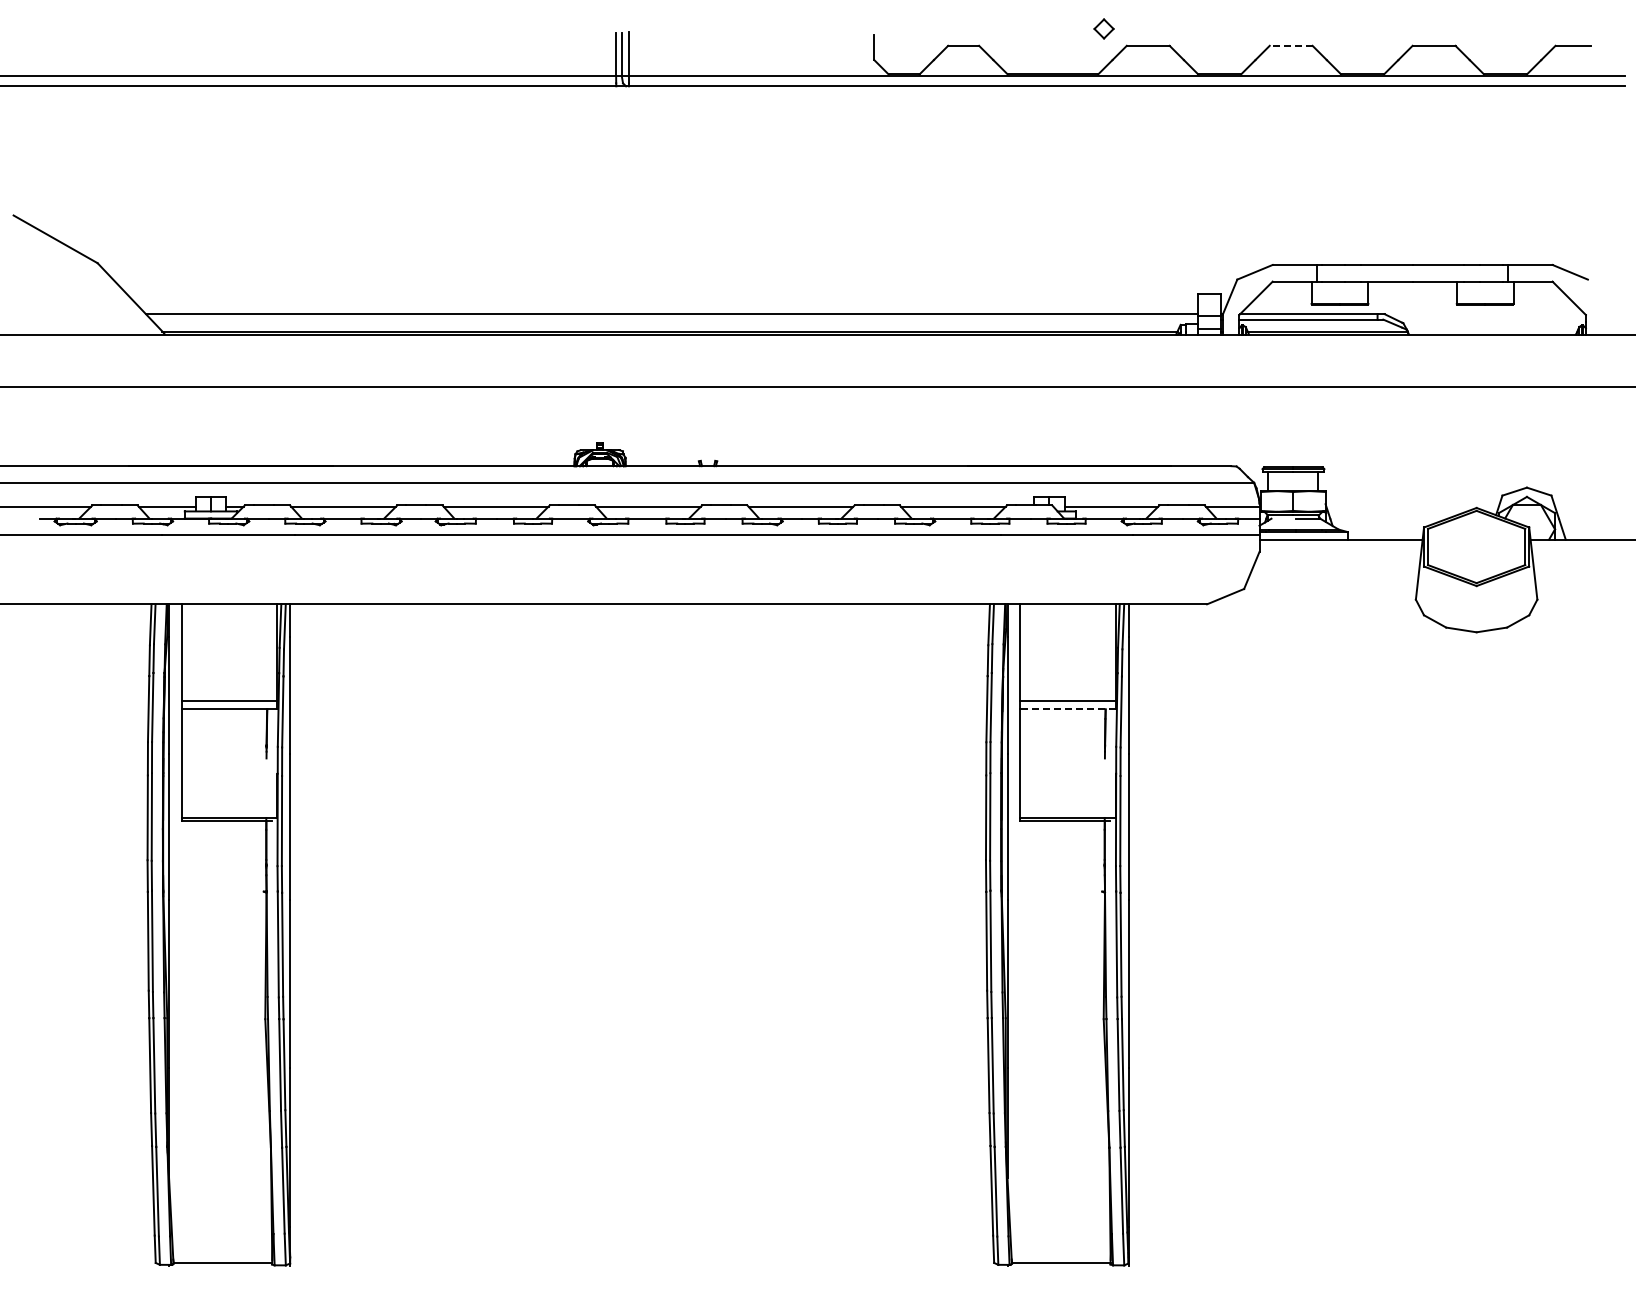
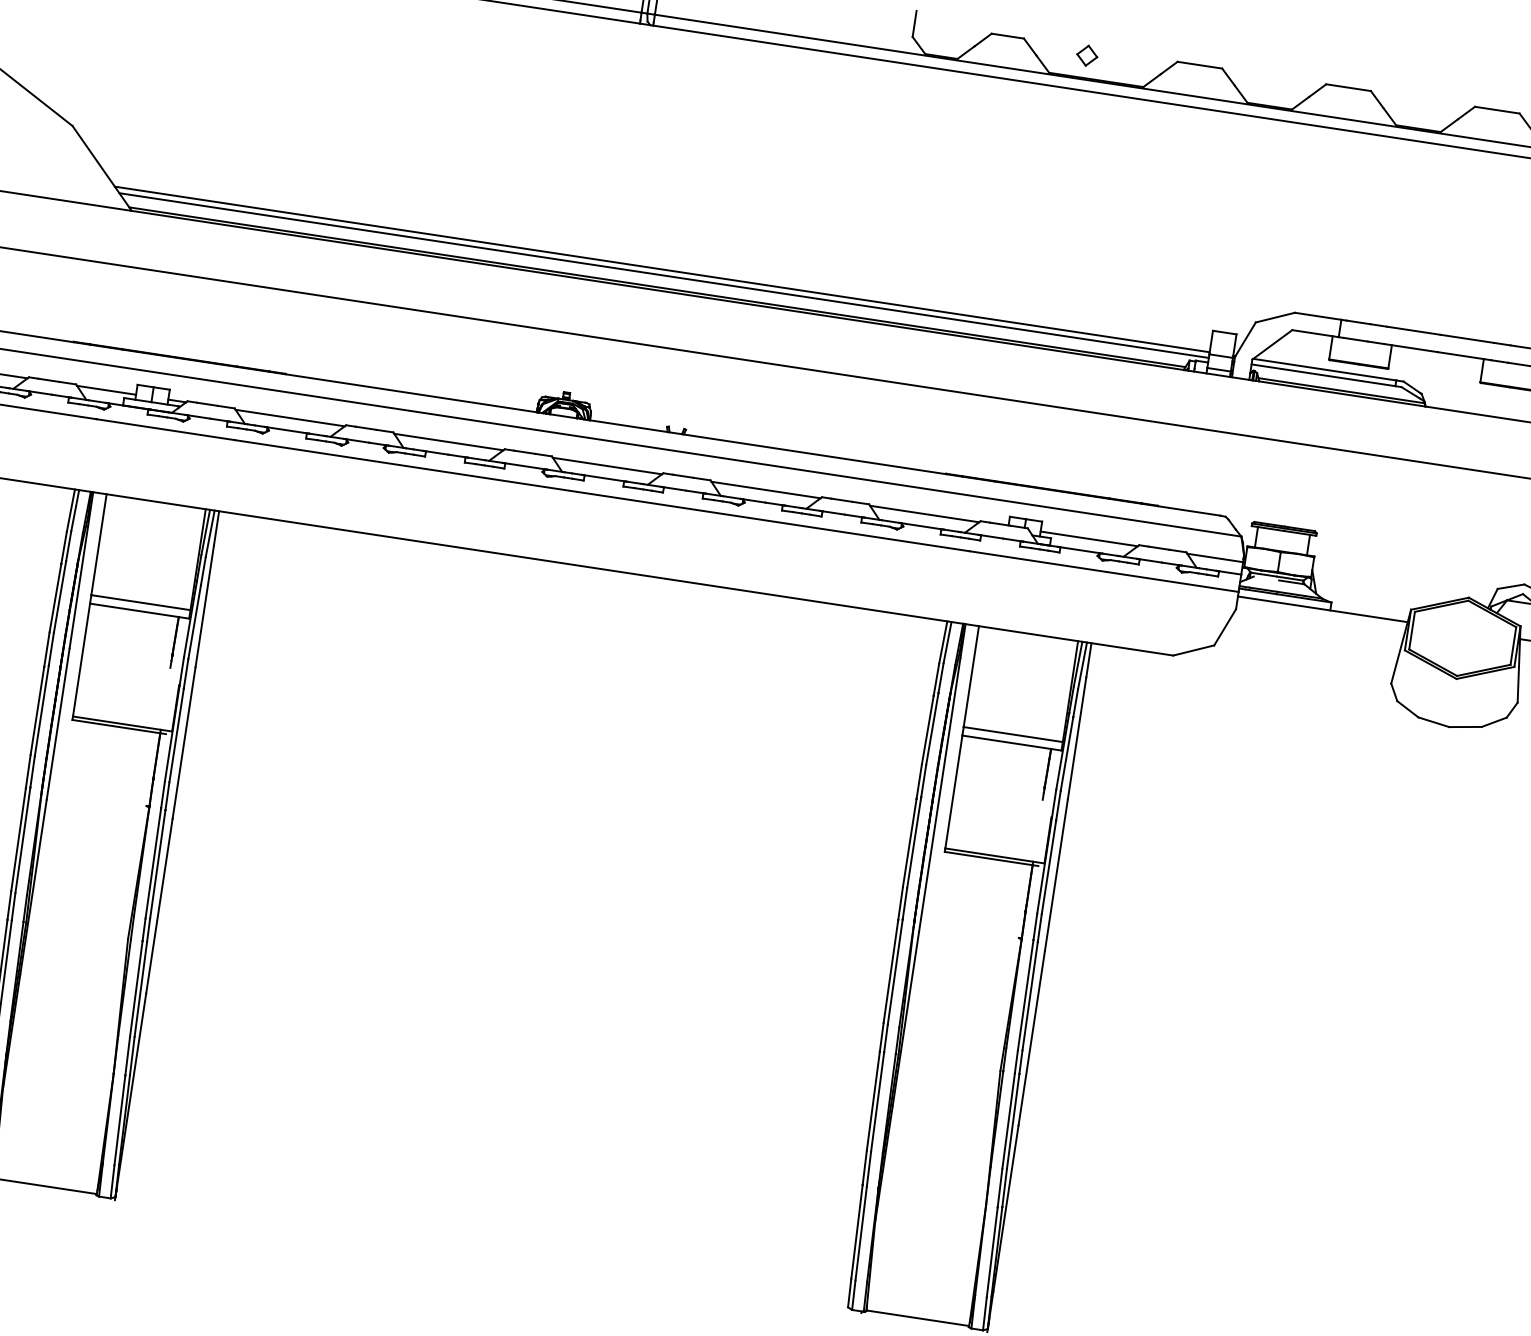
part: (1103, 28) -> (1086, 55), moved
line: (1290, 45) -> (1347, 87), dashed -> solid
line: (674, 319) -> (663, 275), added
line: (1068, 709) -> (1012, 743), dashed -> solid

